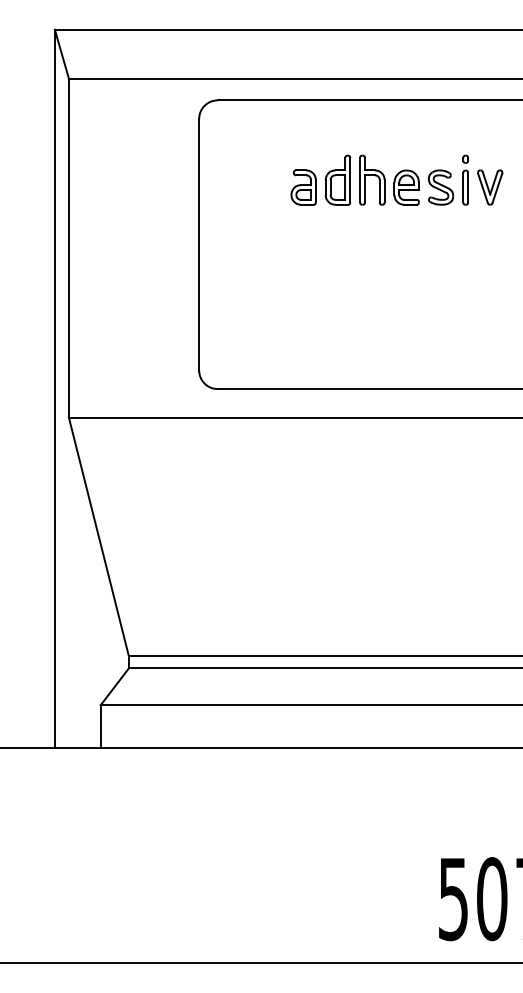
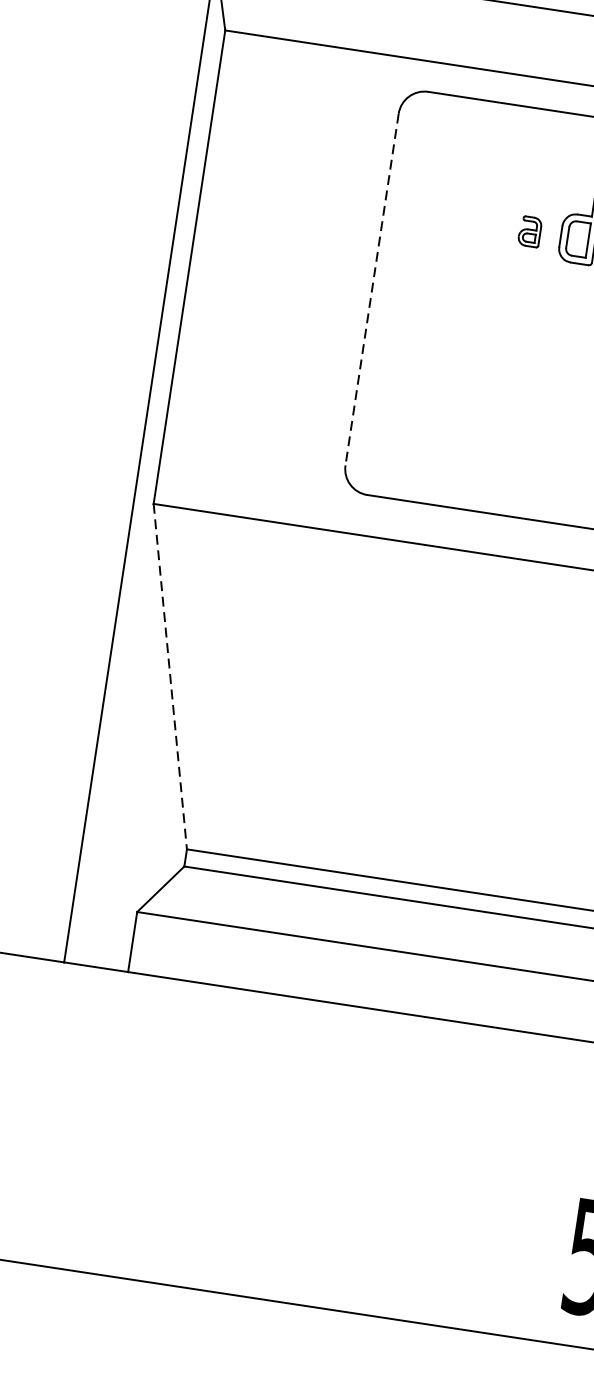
part: (303, 187) -> (529, 231), size x0.6
line: (199, 244) -> (372, 289), solid -> dashed
line: (98, 537) -> (169, 677), solid -> dashed

